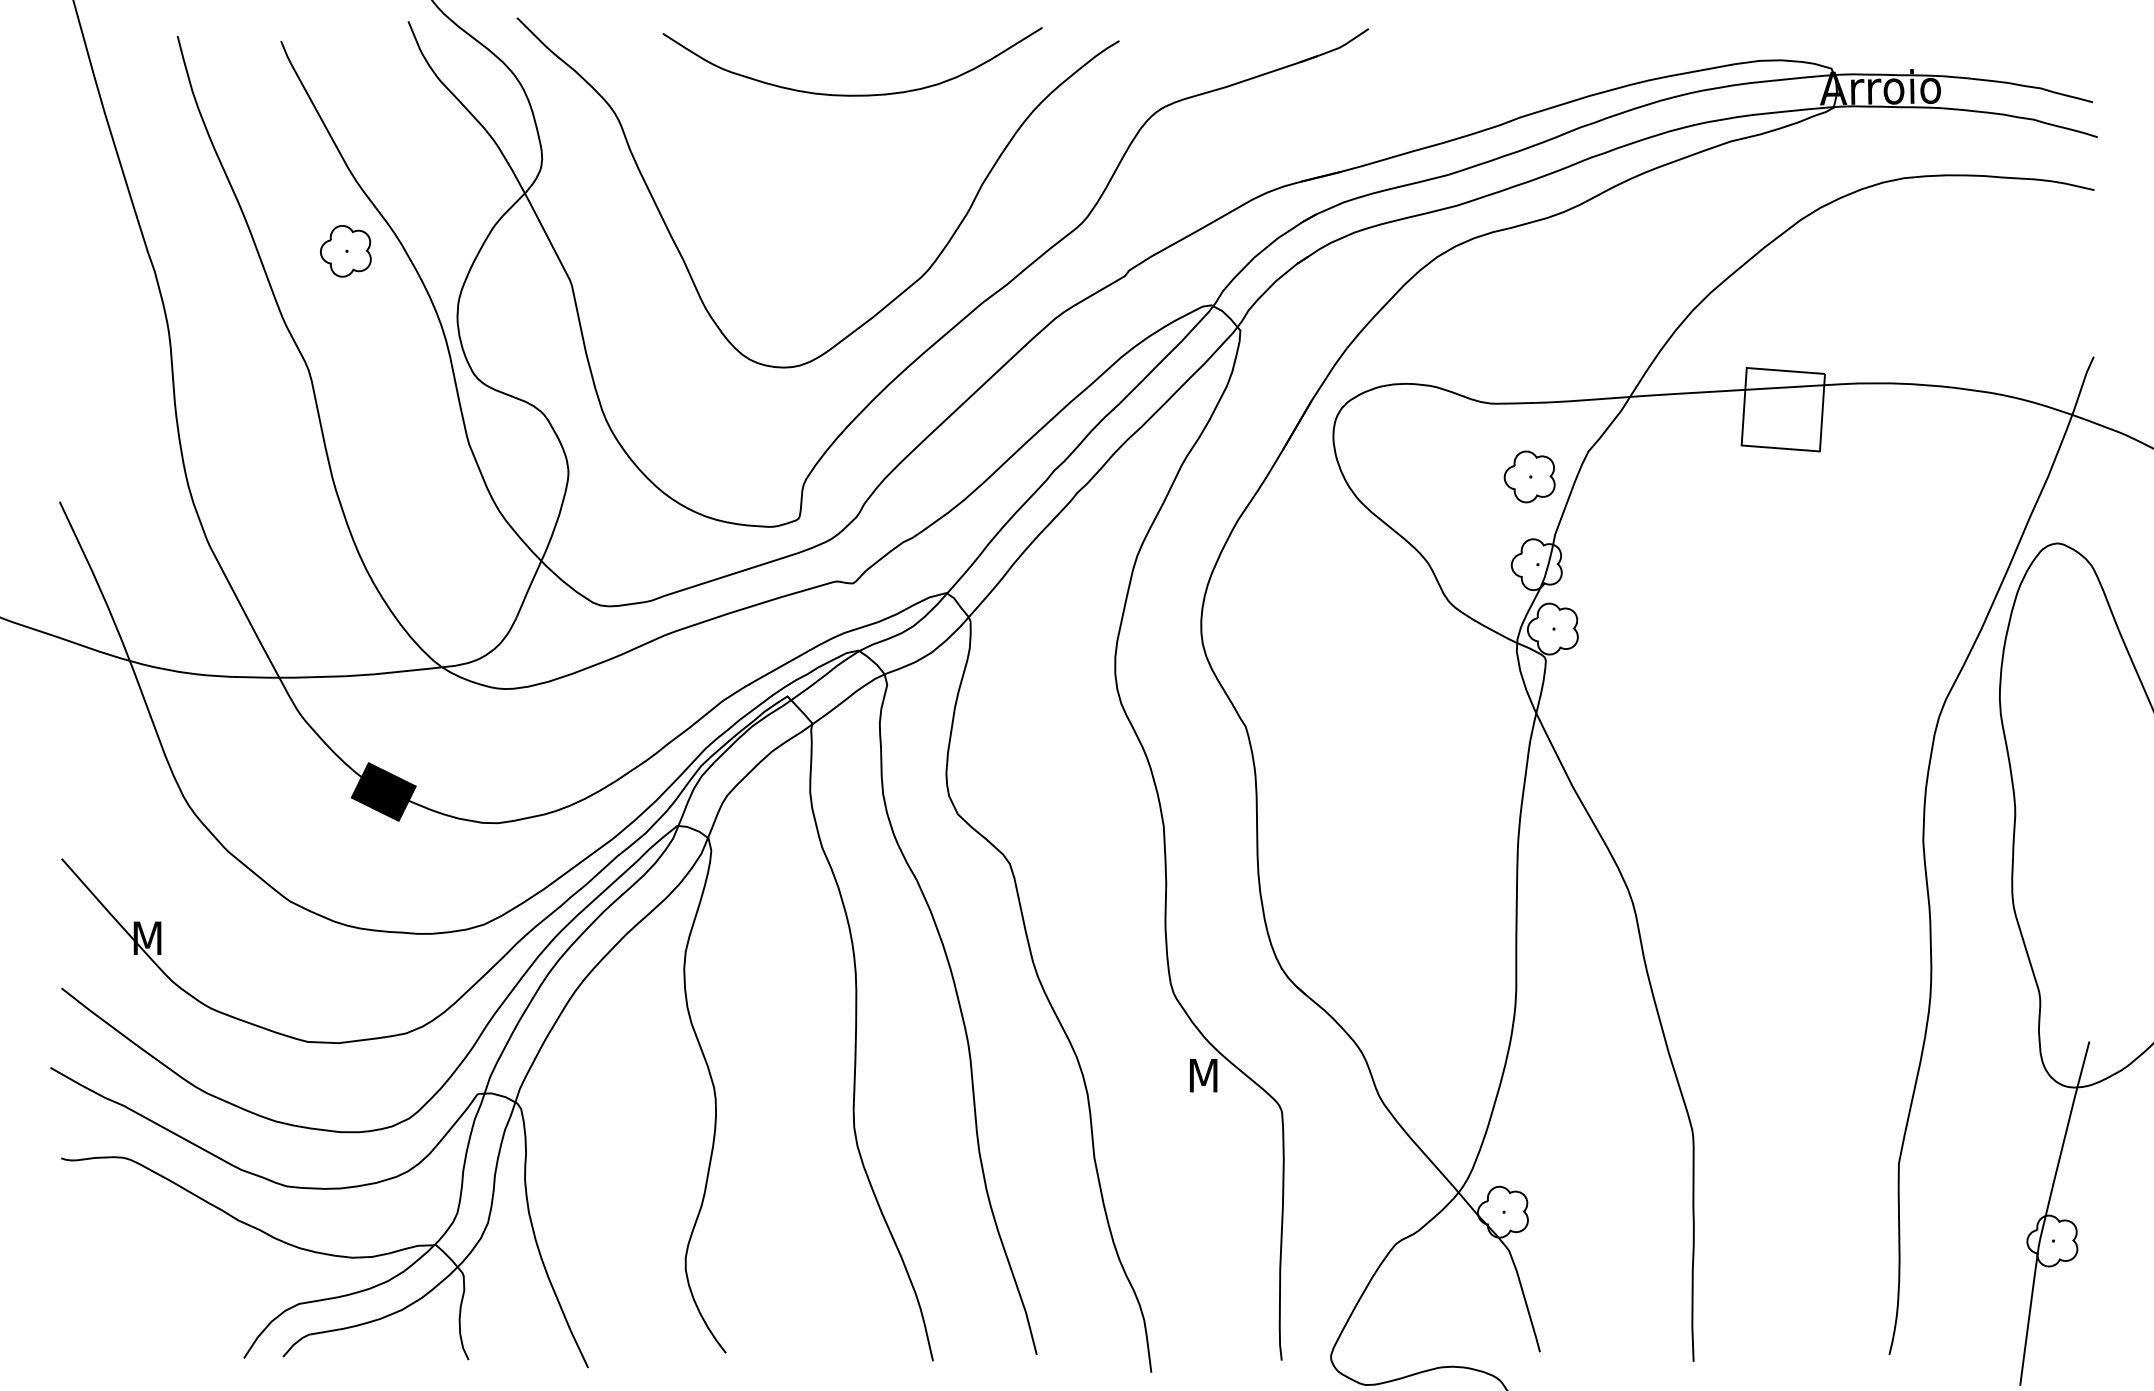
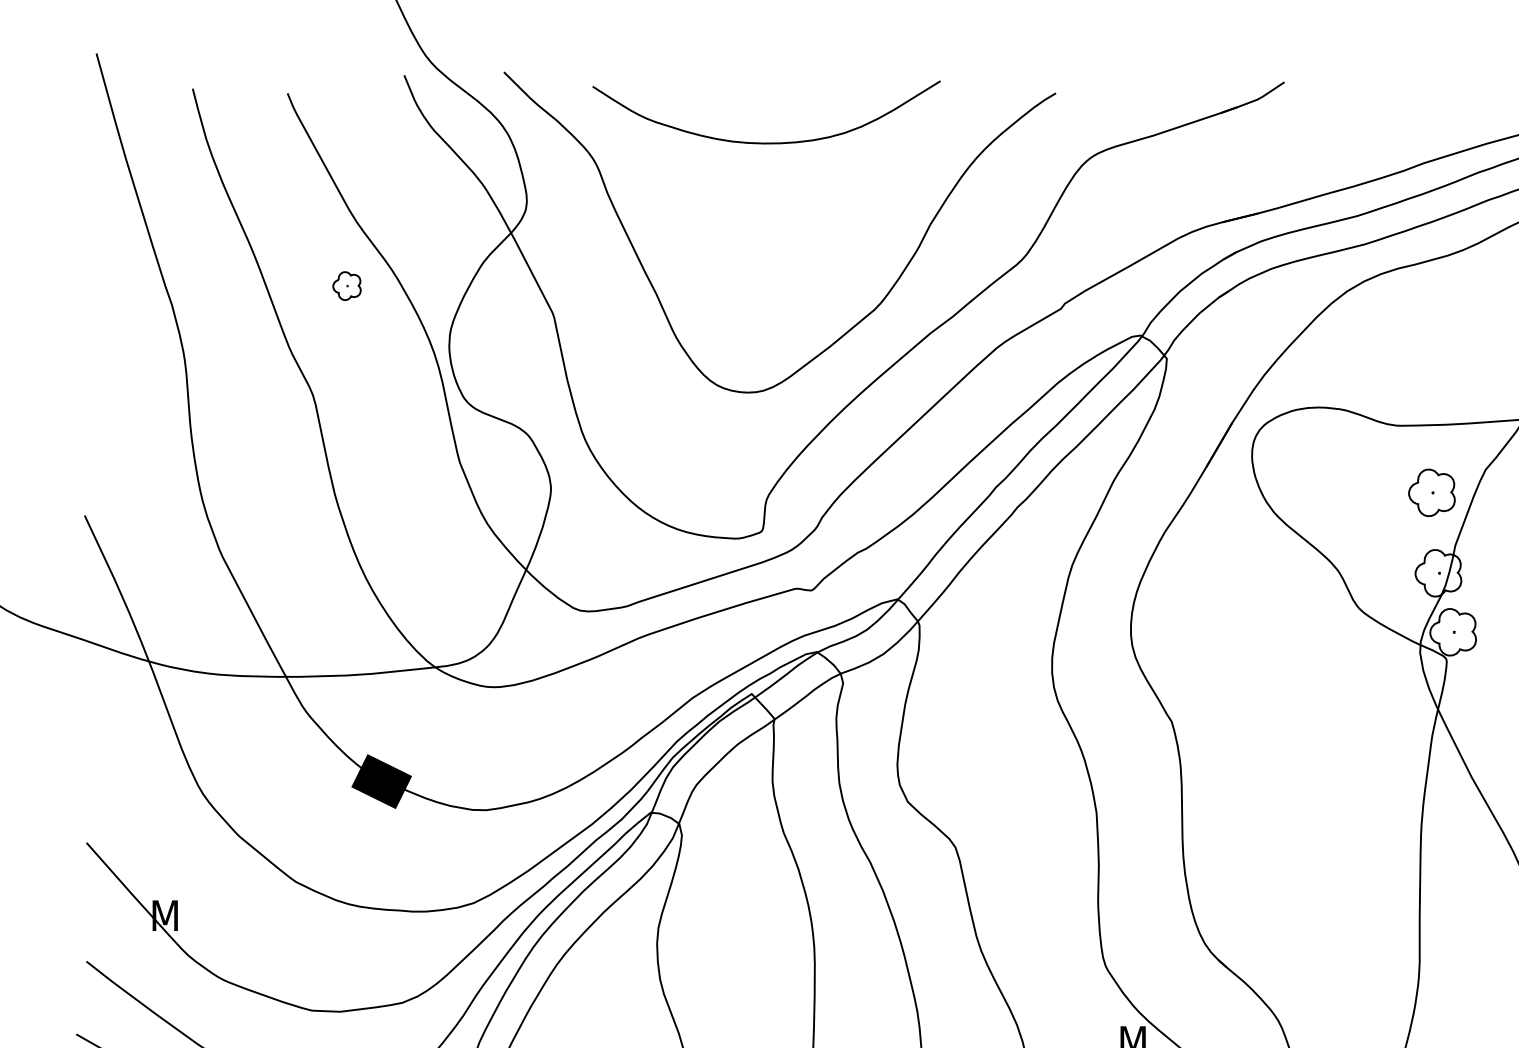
curve: (852, 94) -> (766, 142), moved
part: (345, 251) -> (346, 286), size x0.6

